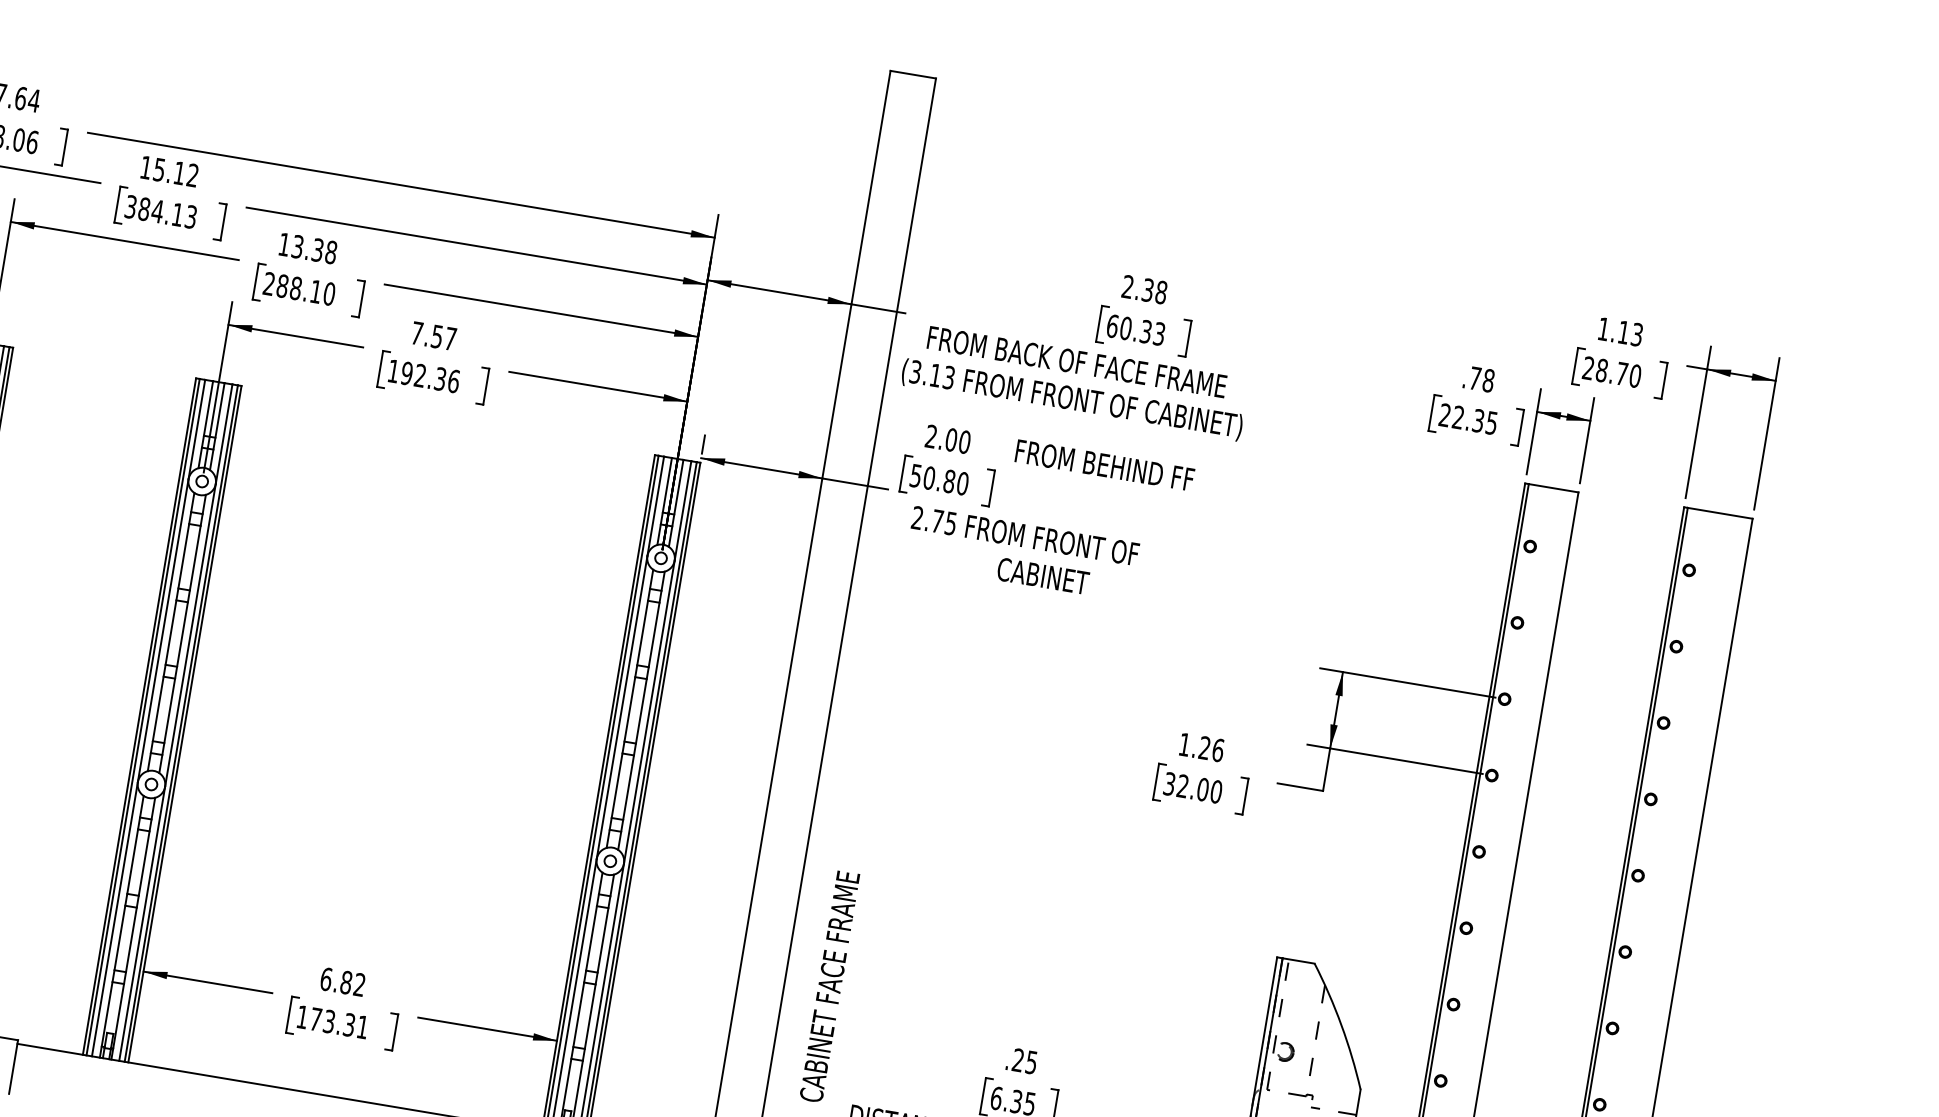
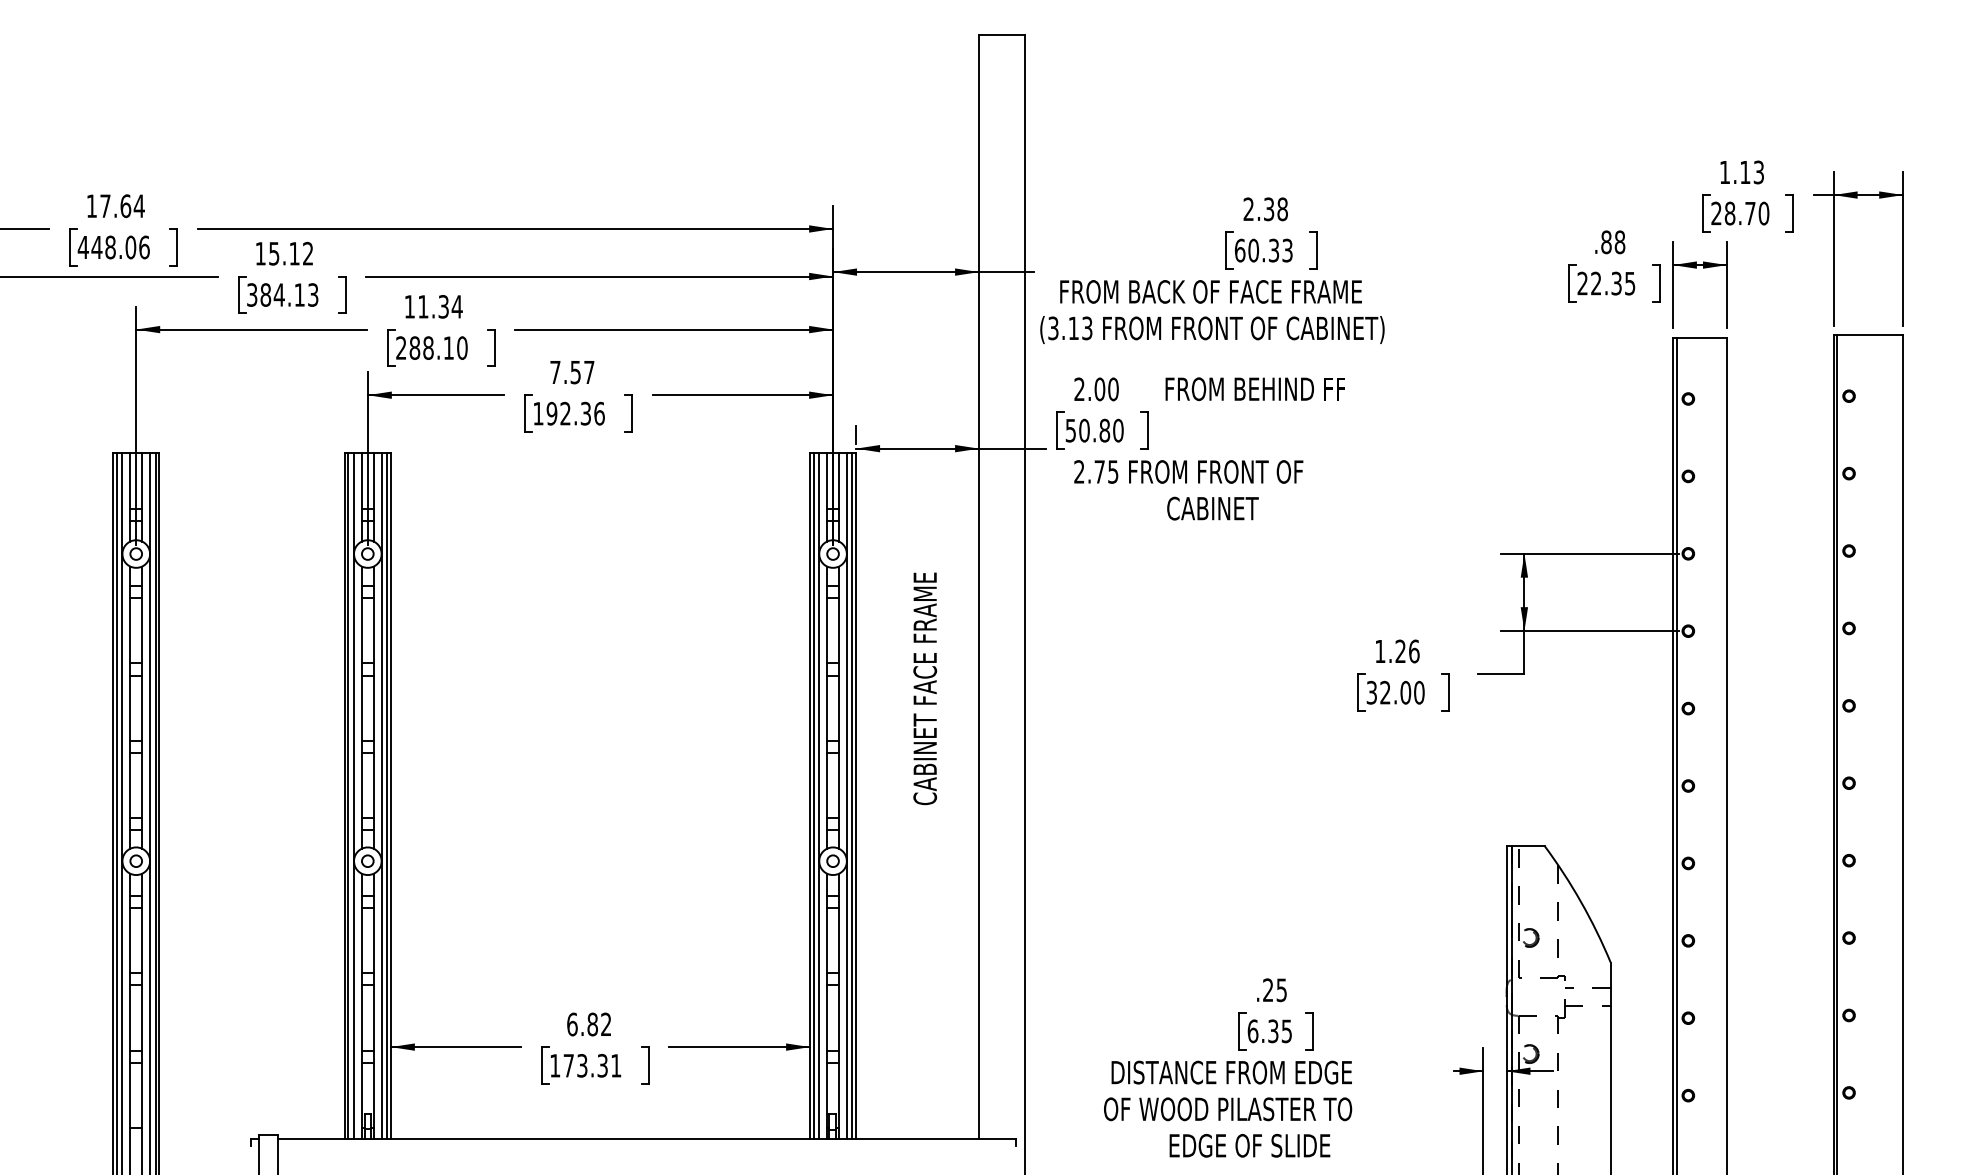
text: (314, 249) -> (440, 306), 13.38 -> 11.34
text: (1475, 378) -> (1606, 242), .78 -> .88
text: (830, 986) -> (925, 688), moved

